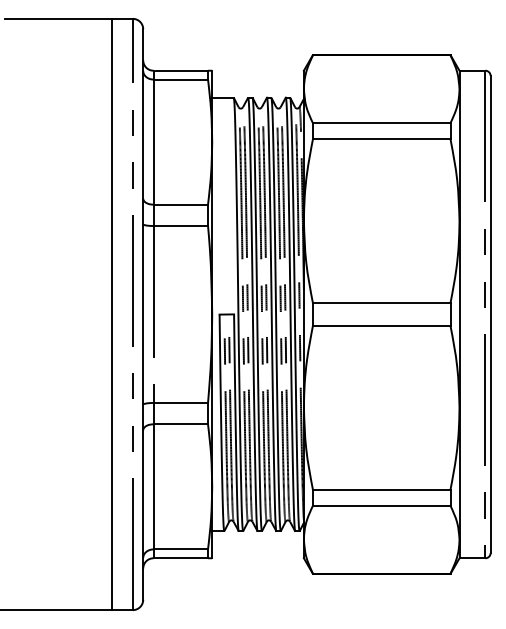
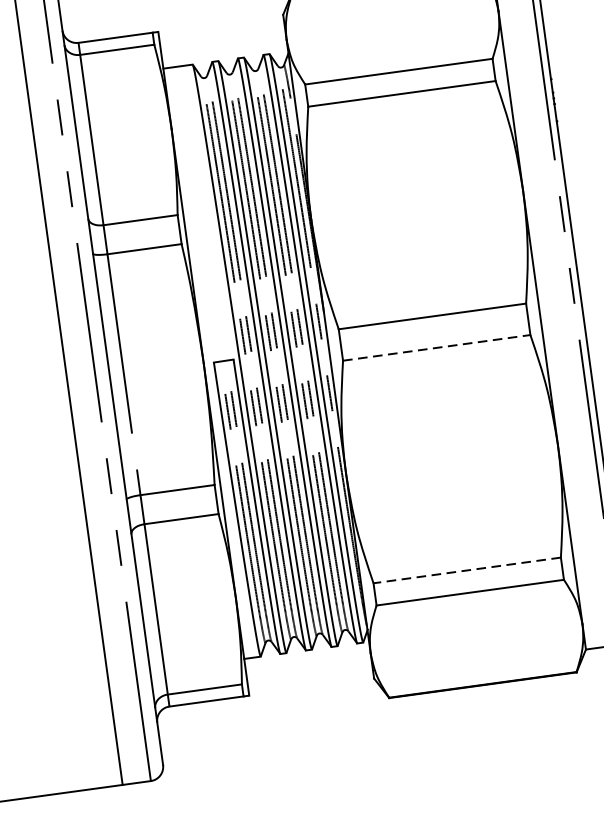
line: (381, 326) -> (436, 348), solid -> dashed
line: (381, 489) -> (466, 570), solid -> dashed

